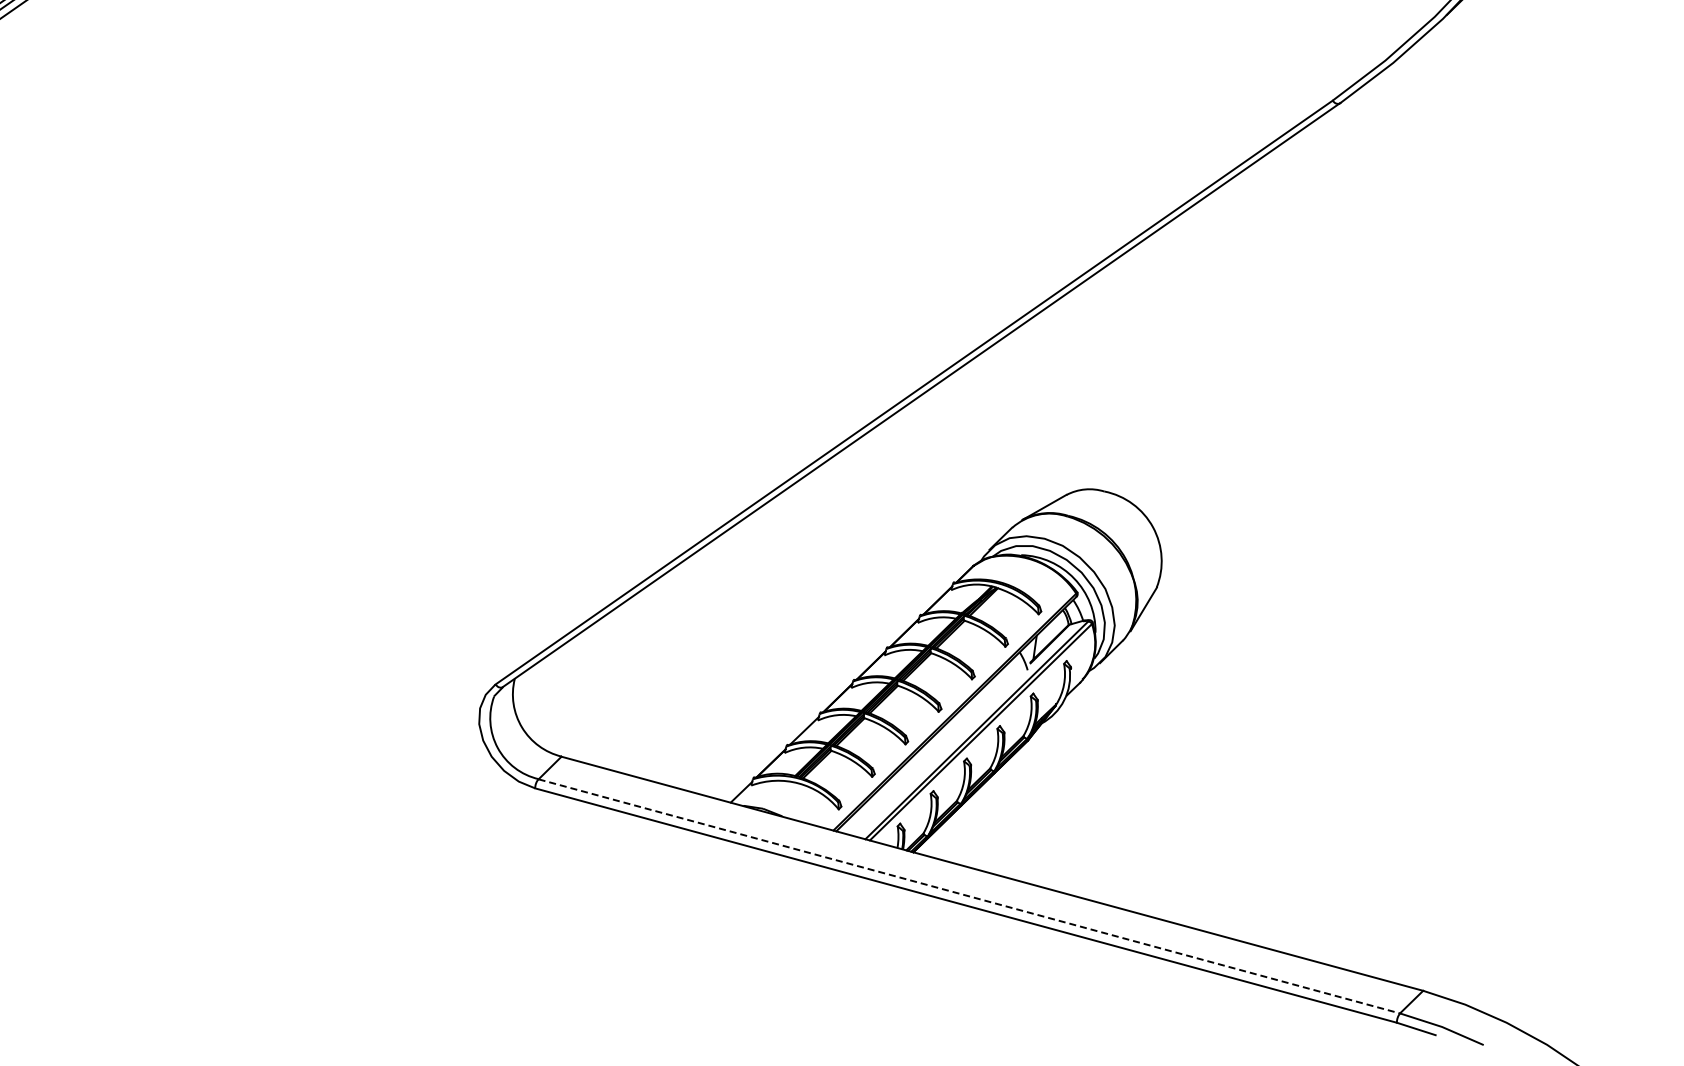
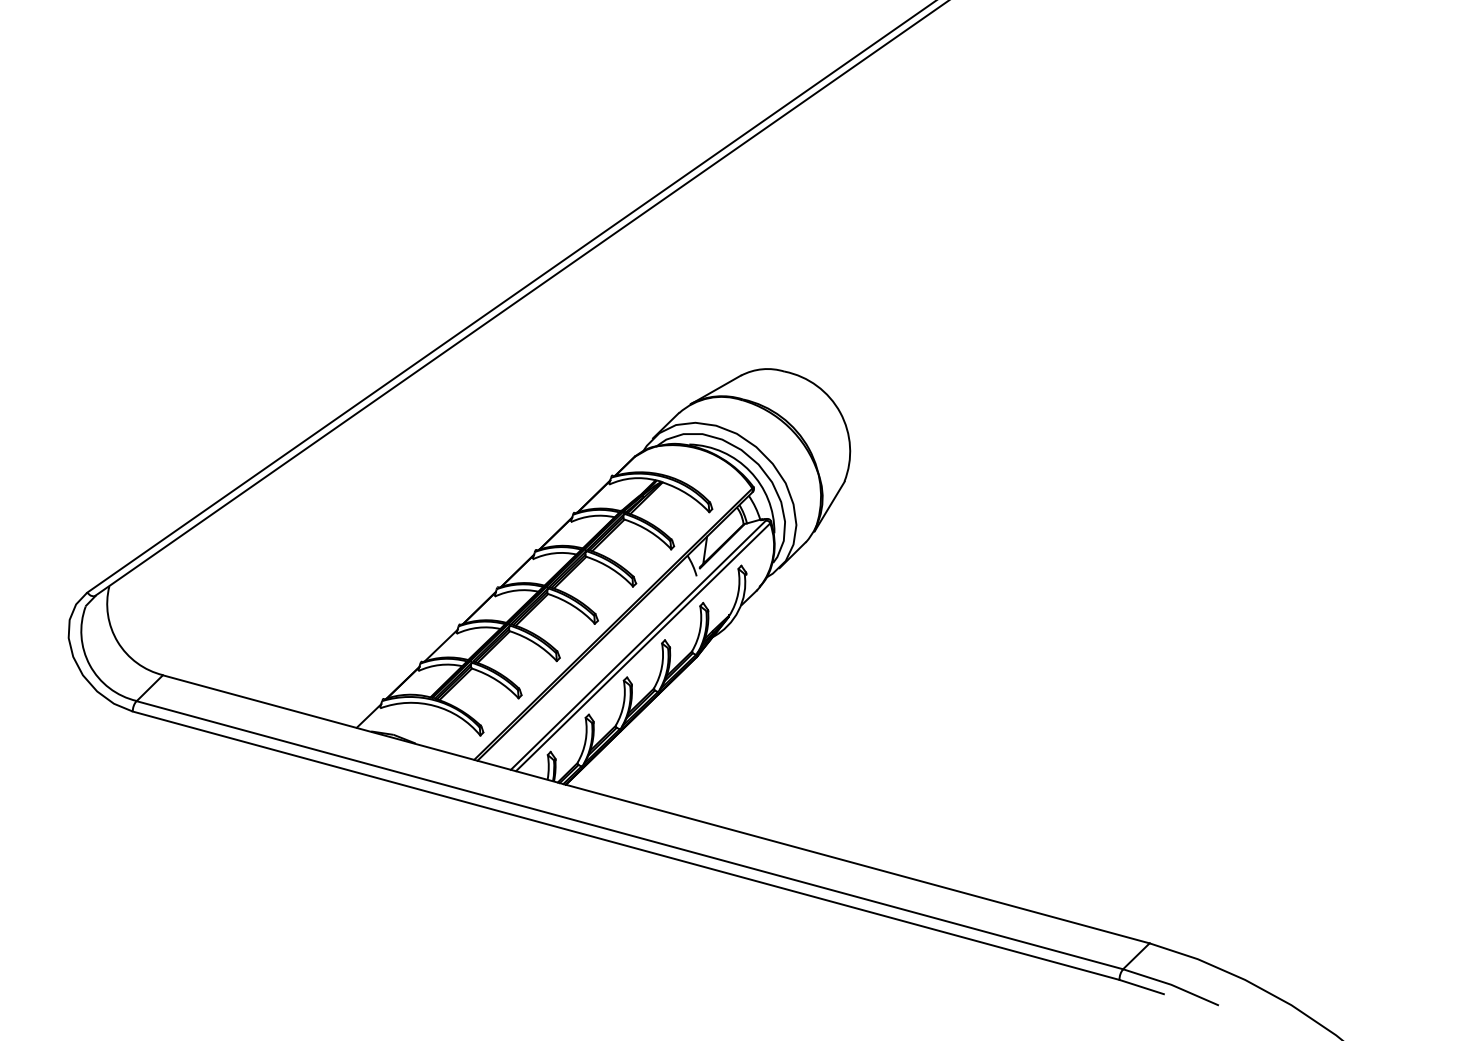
line: (969, 896) -> (630, 835), dashed -> solid

